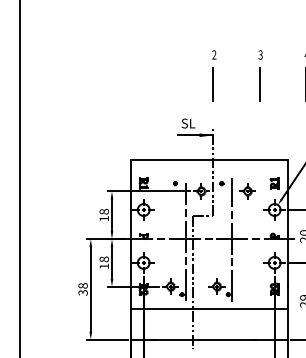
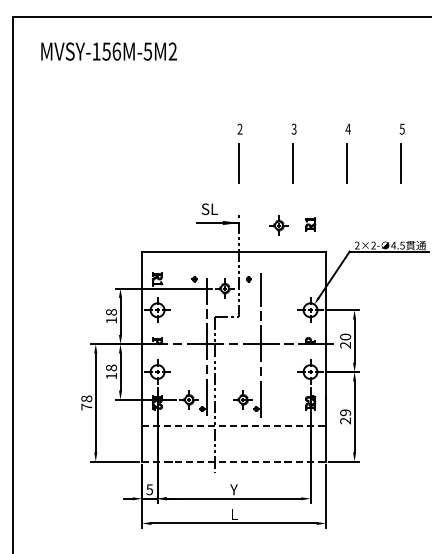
part: (274, 183) -> (310, 224), moved
part: (247, 191) -> (278, 225), moved
text: (82, 292) -> (86, 406), 38 -> 78
line: (209, 309) -> (234, 426), solid -> dashed
line: (209, 339) -> (234, 461), solid -> dashed

